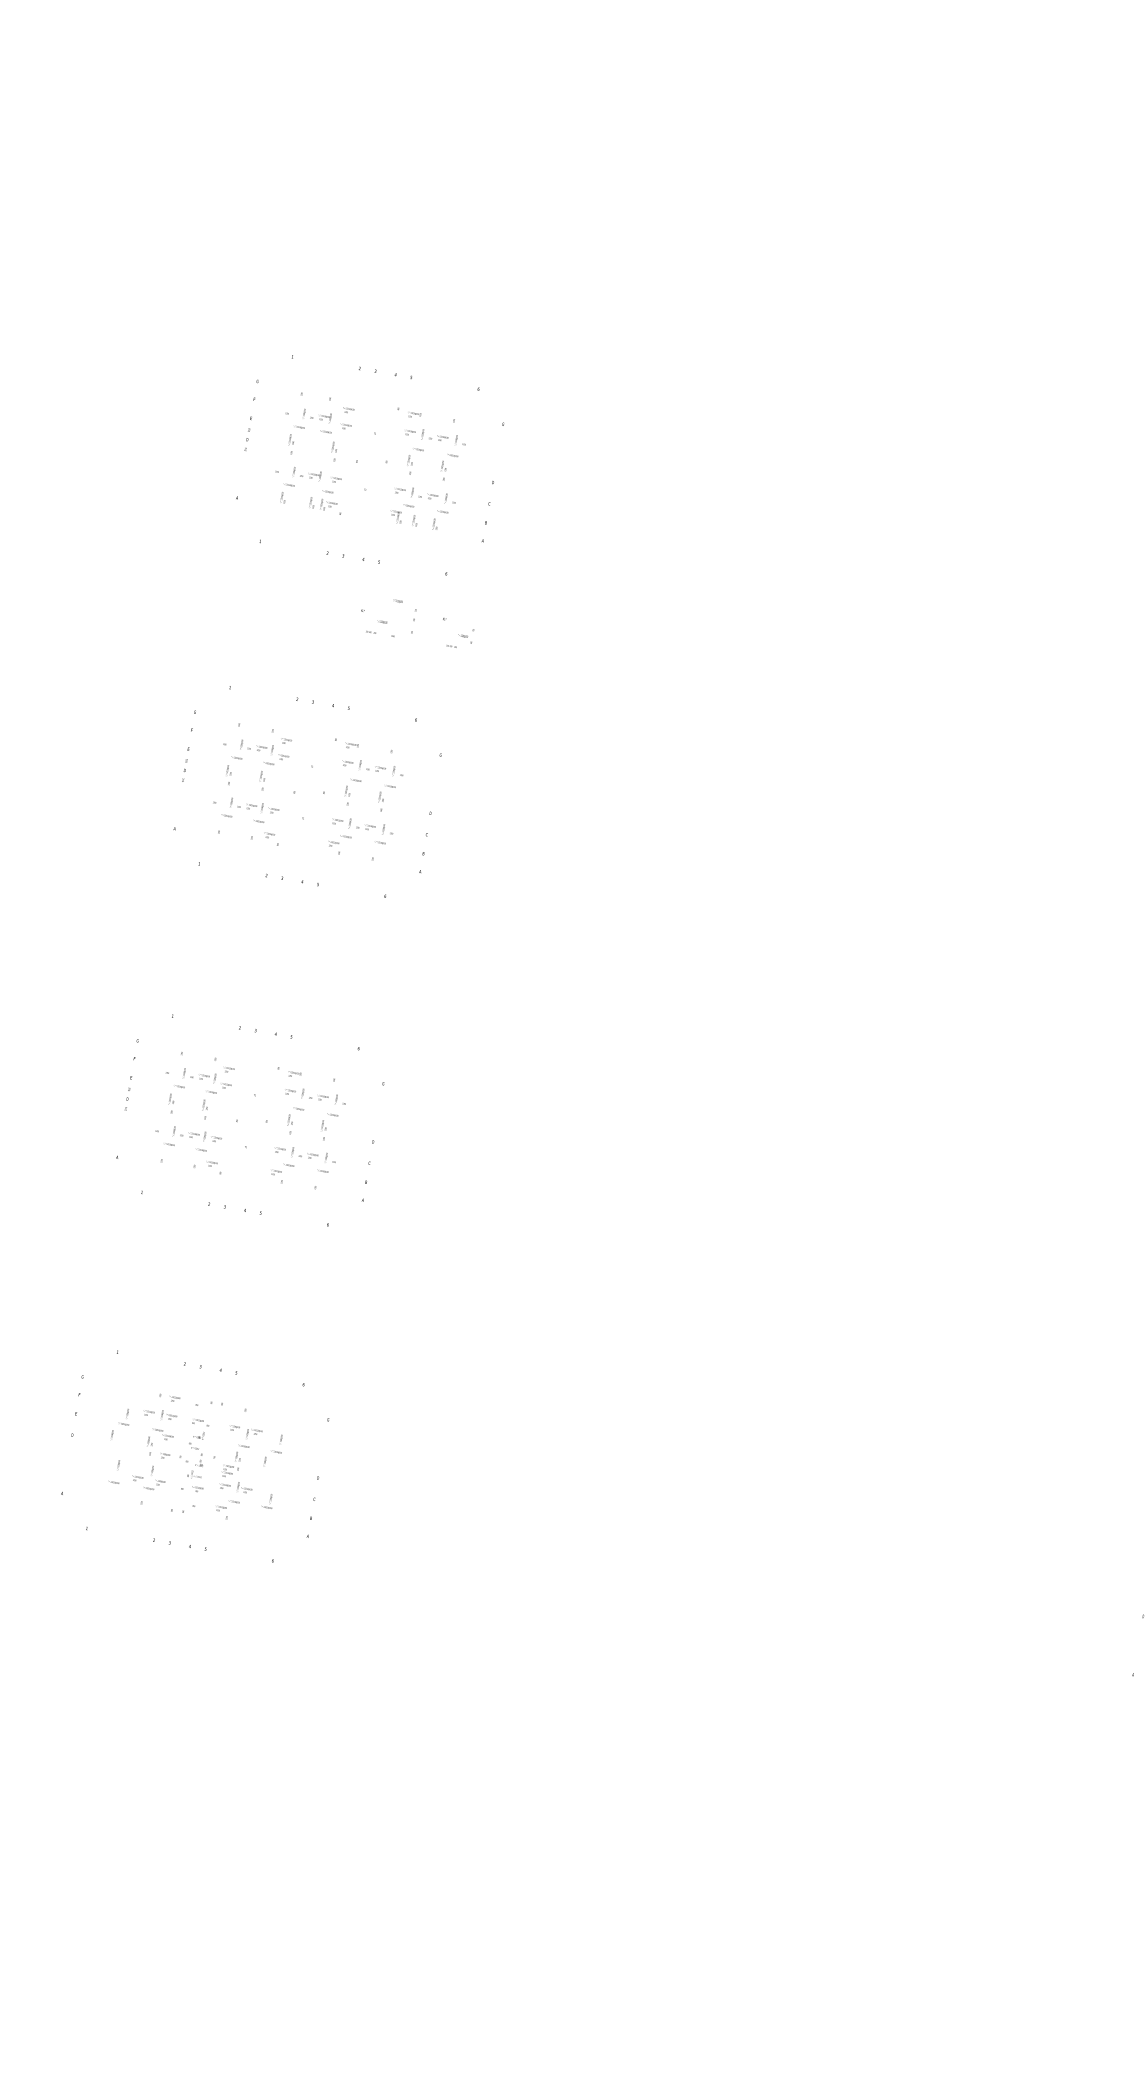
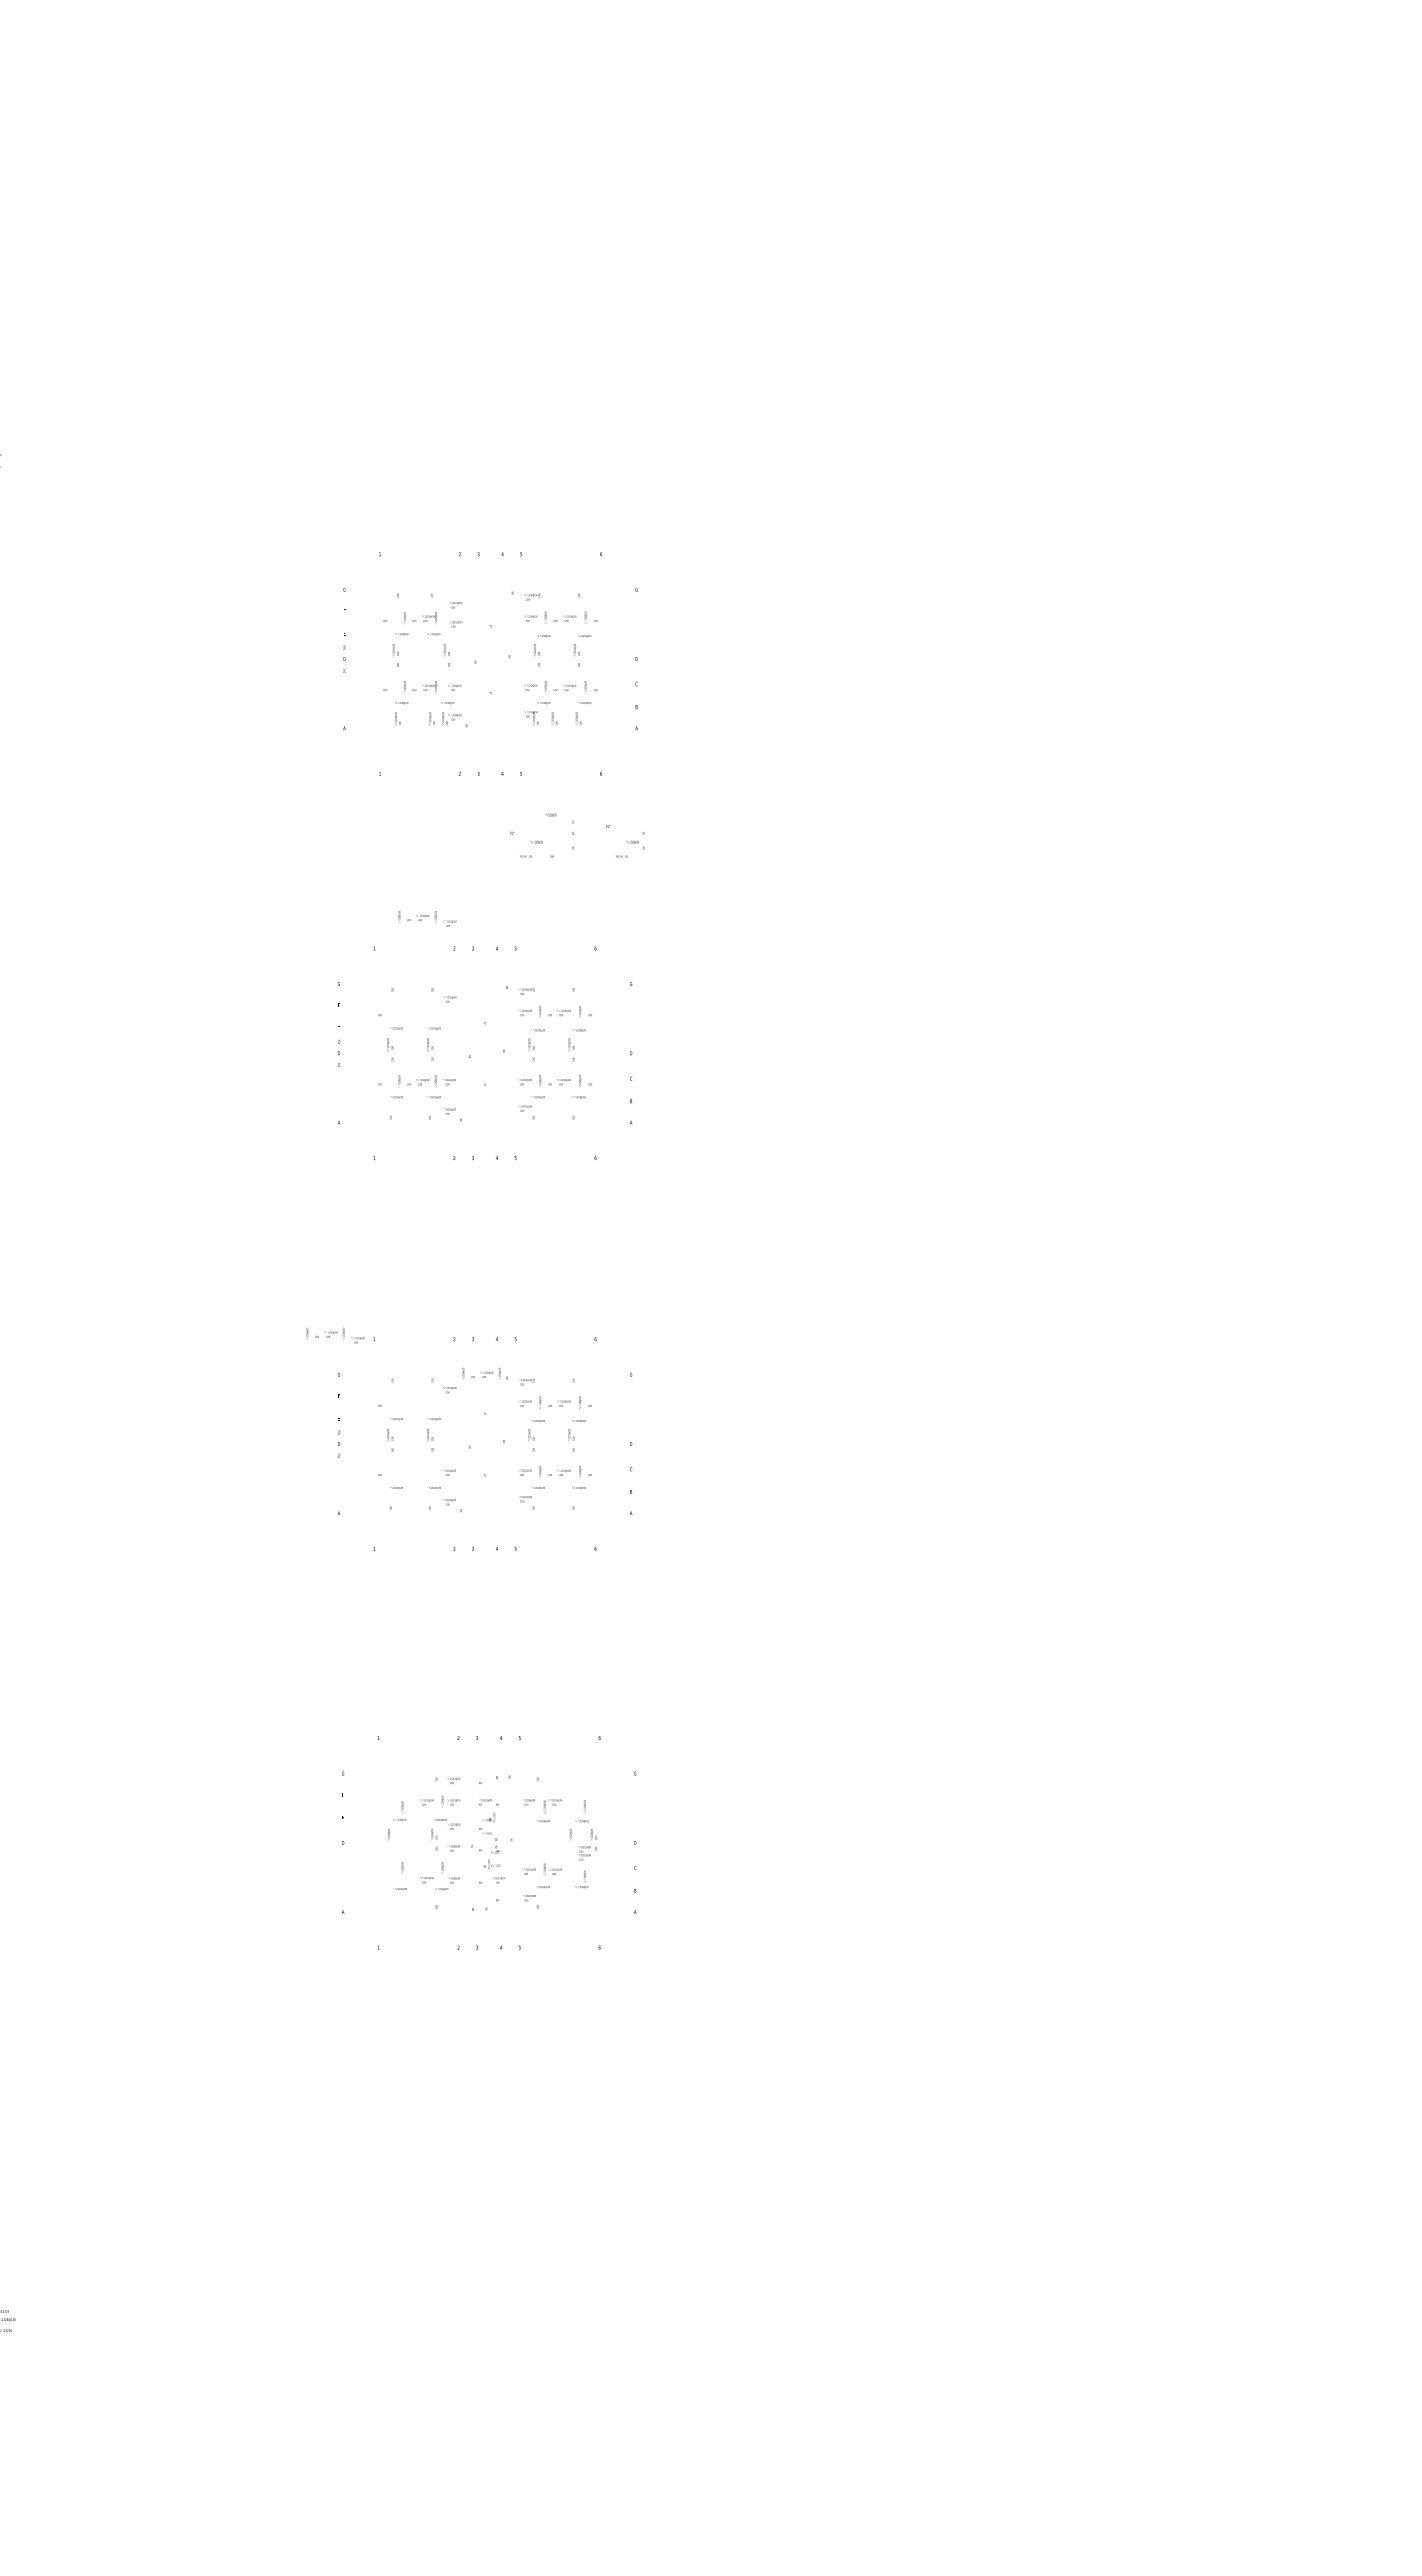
text: (265, 749) -> (427, 918), moved
text: (207, 1078) -> (335, 1335), moved
text: (189, 1133) -> (481, 1373), moved
text: (231, 1464) -> (587, 1844), moved

